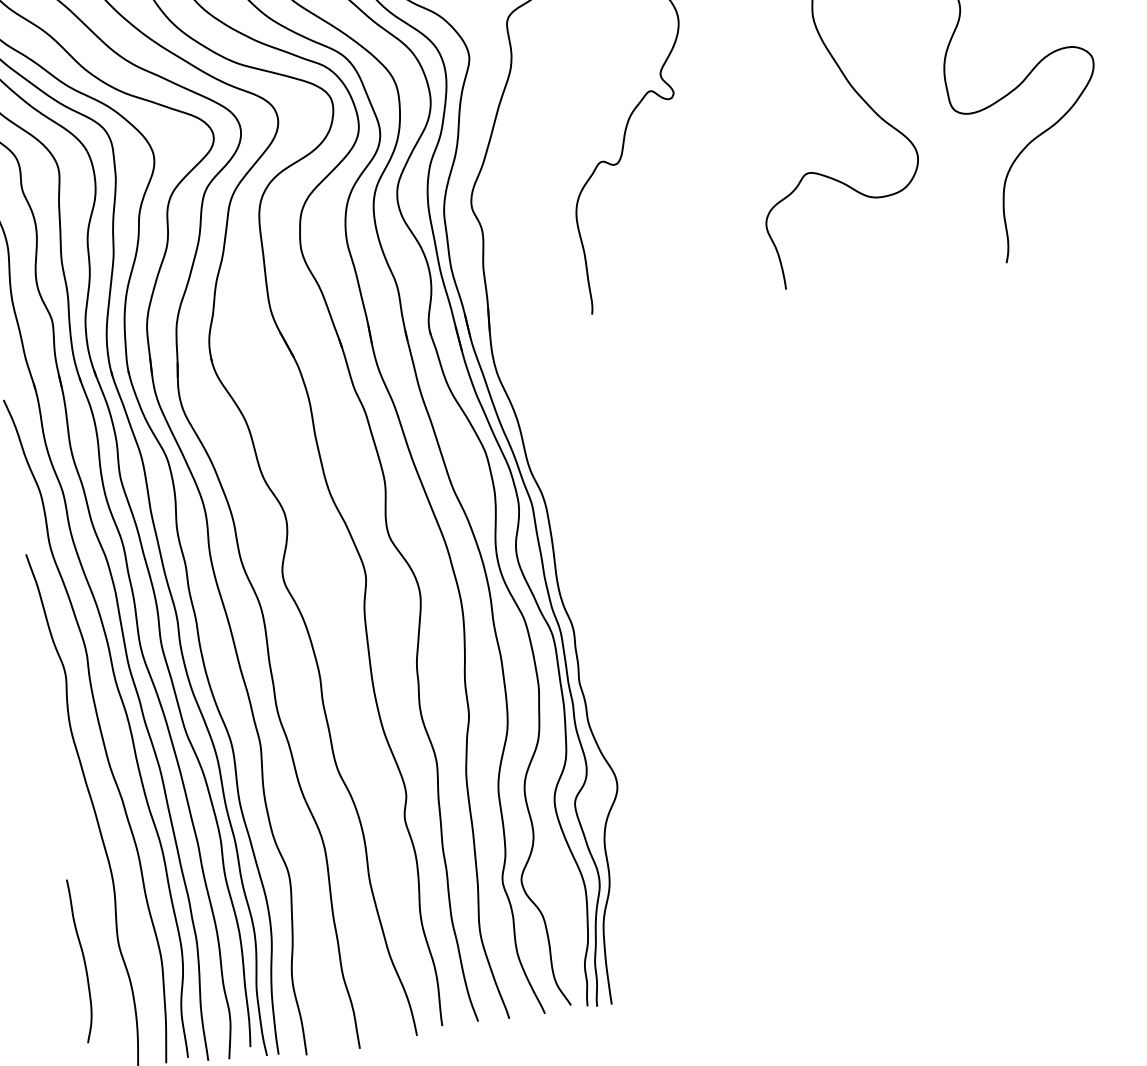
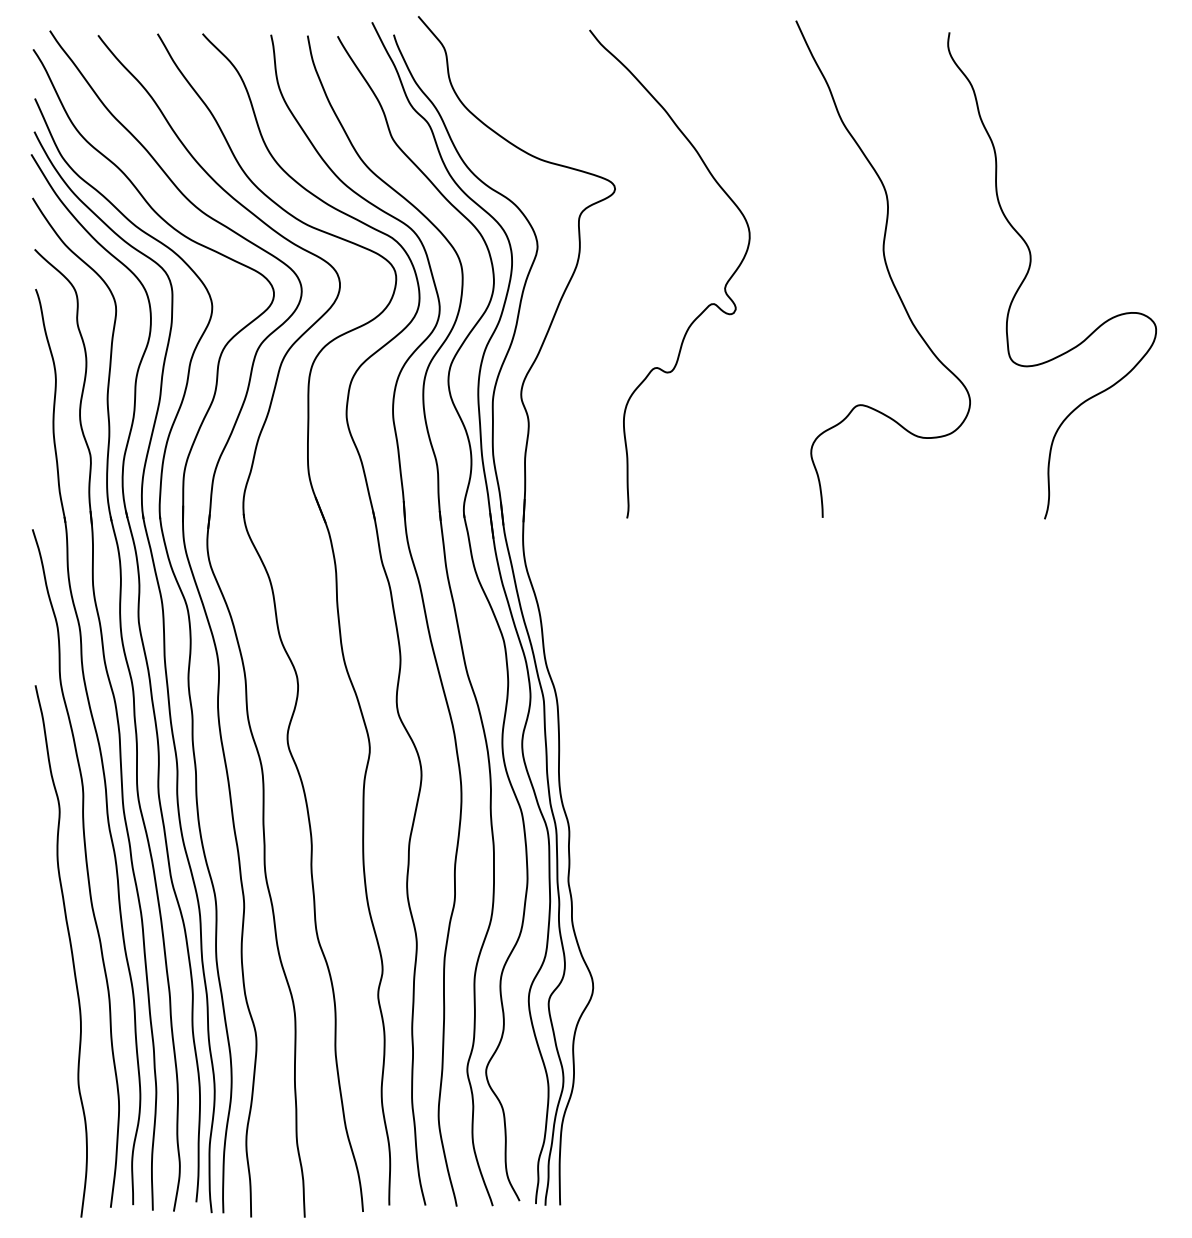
curve: (83, 960) -> (41, 1095), removed

